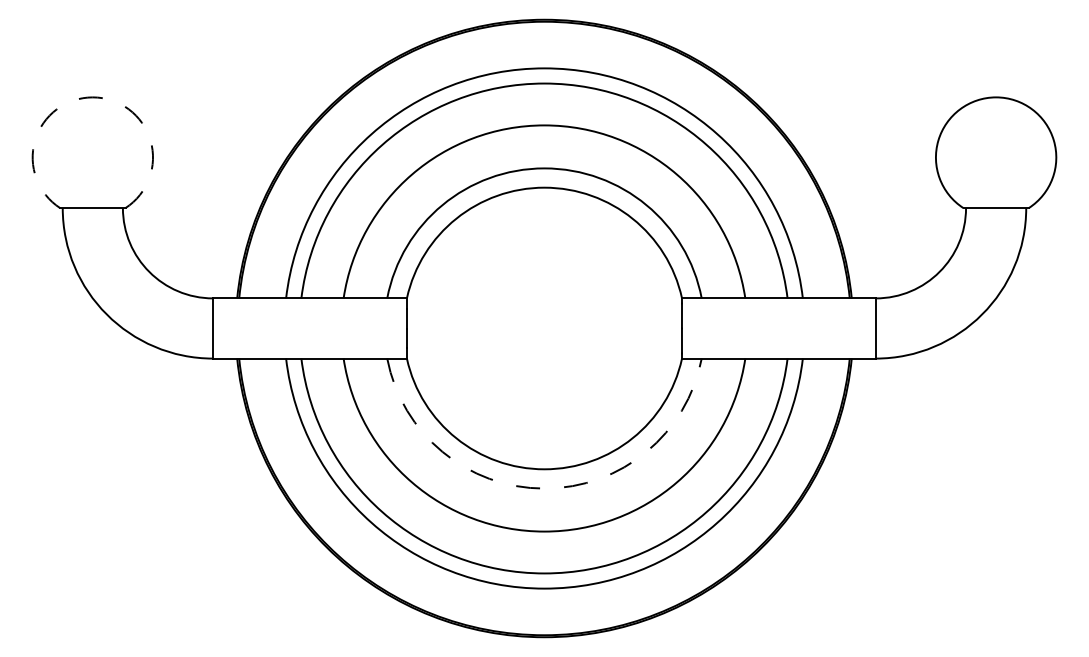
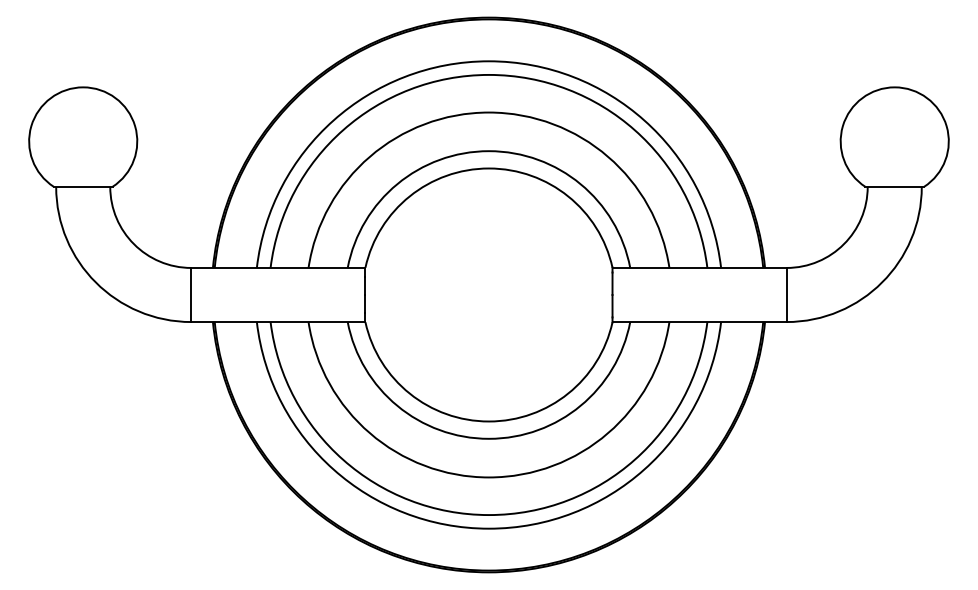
arc: (92, 97) -> (82, 87), dashed -> solid
arc: (544, 488) -> (489, 438), dashed -> solid

